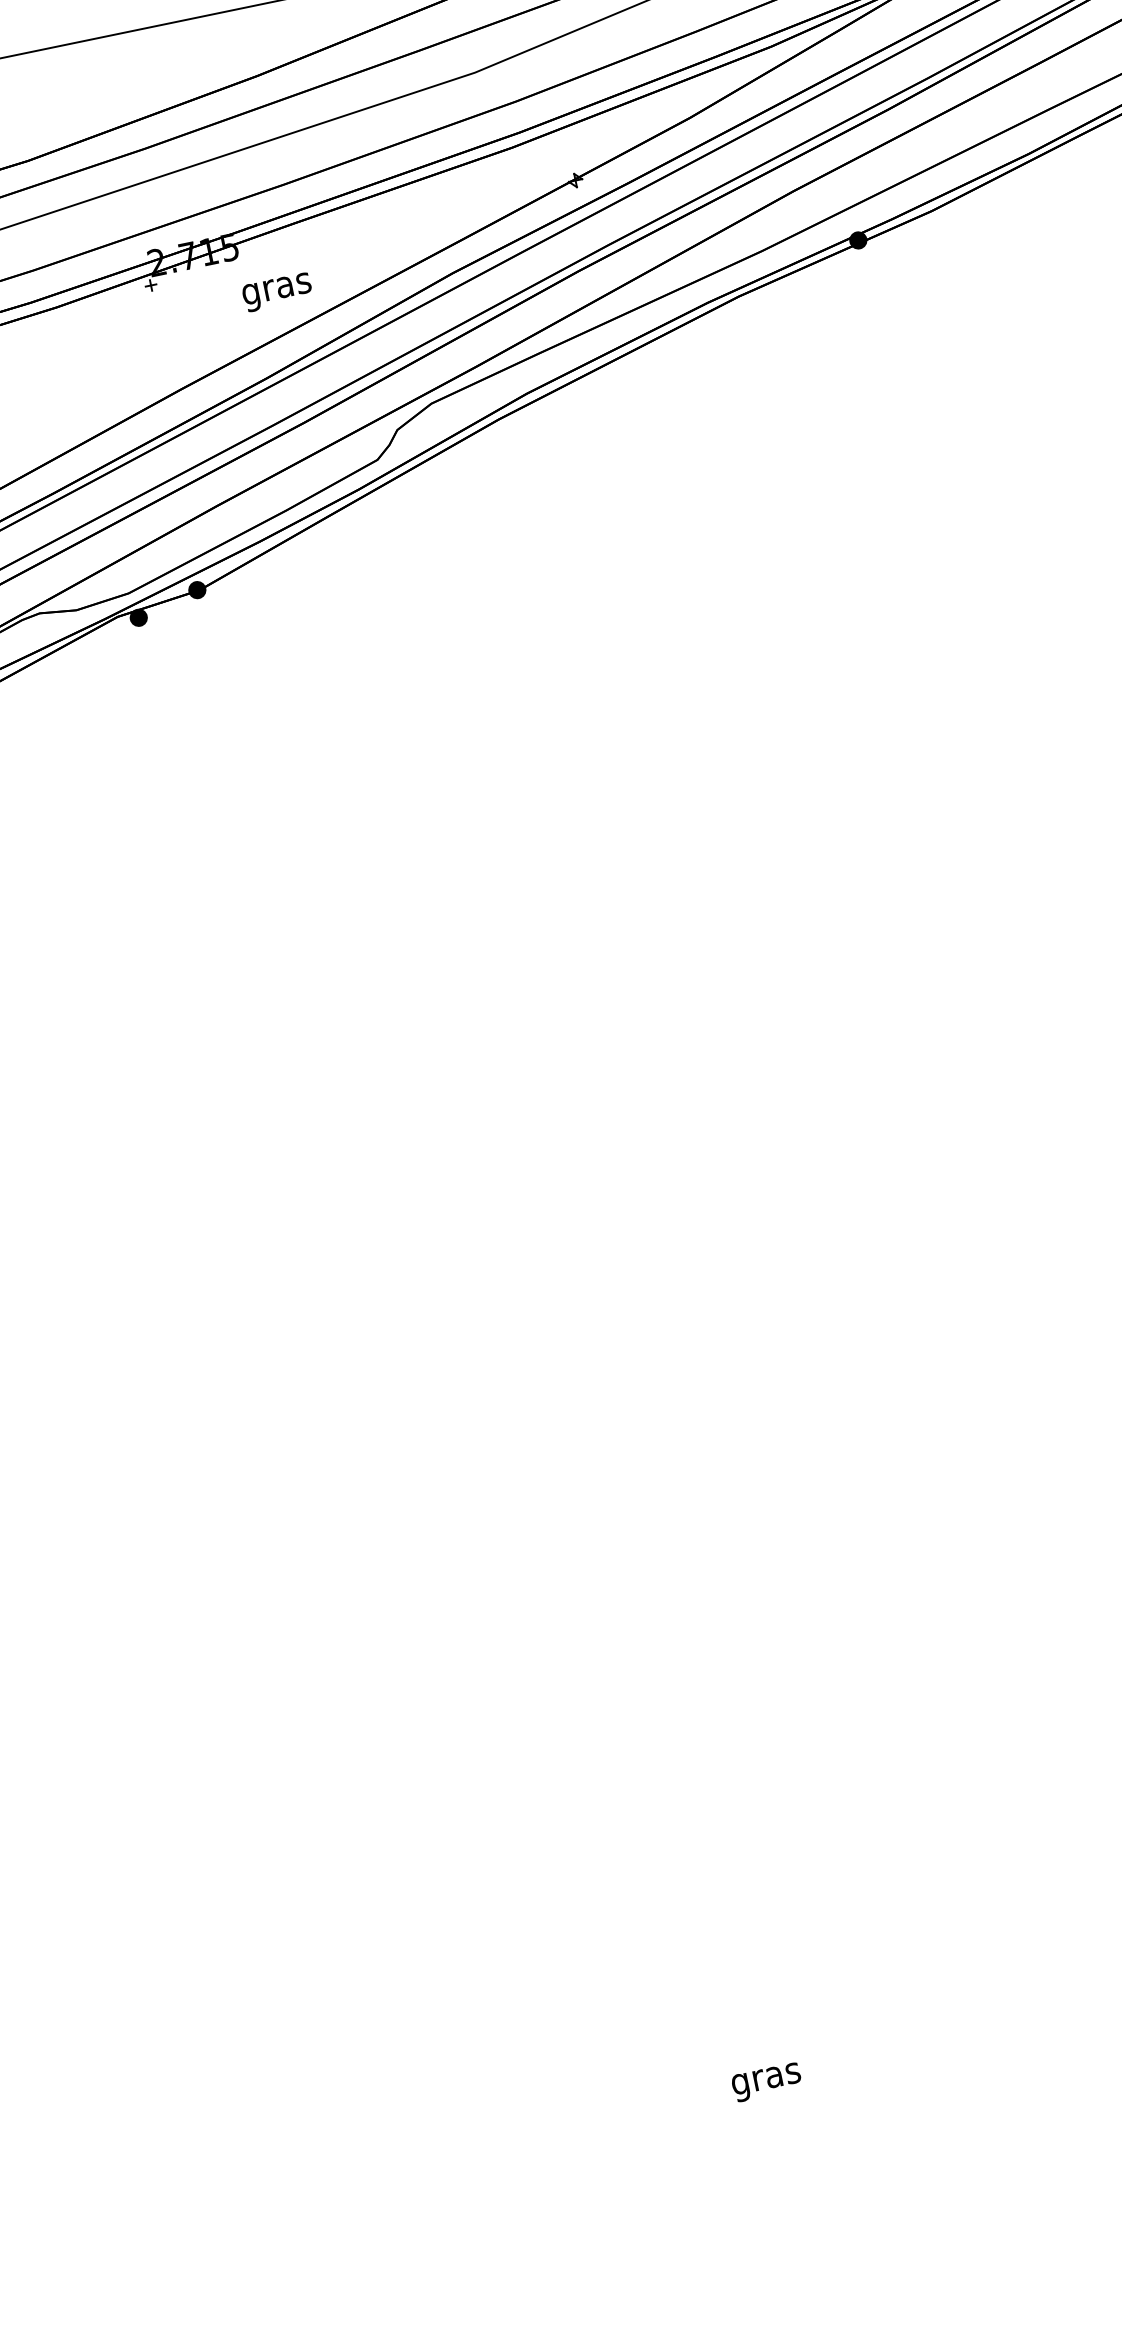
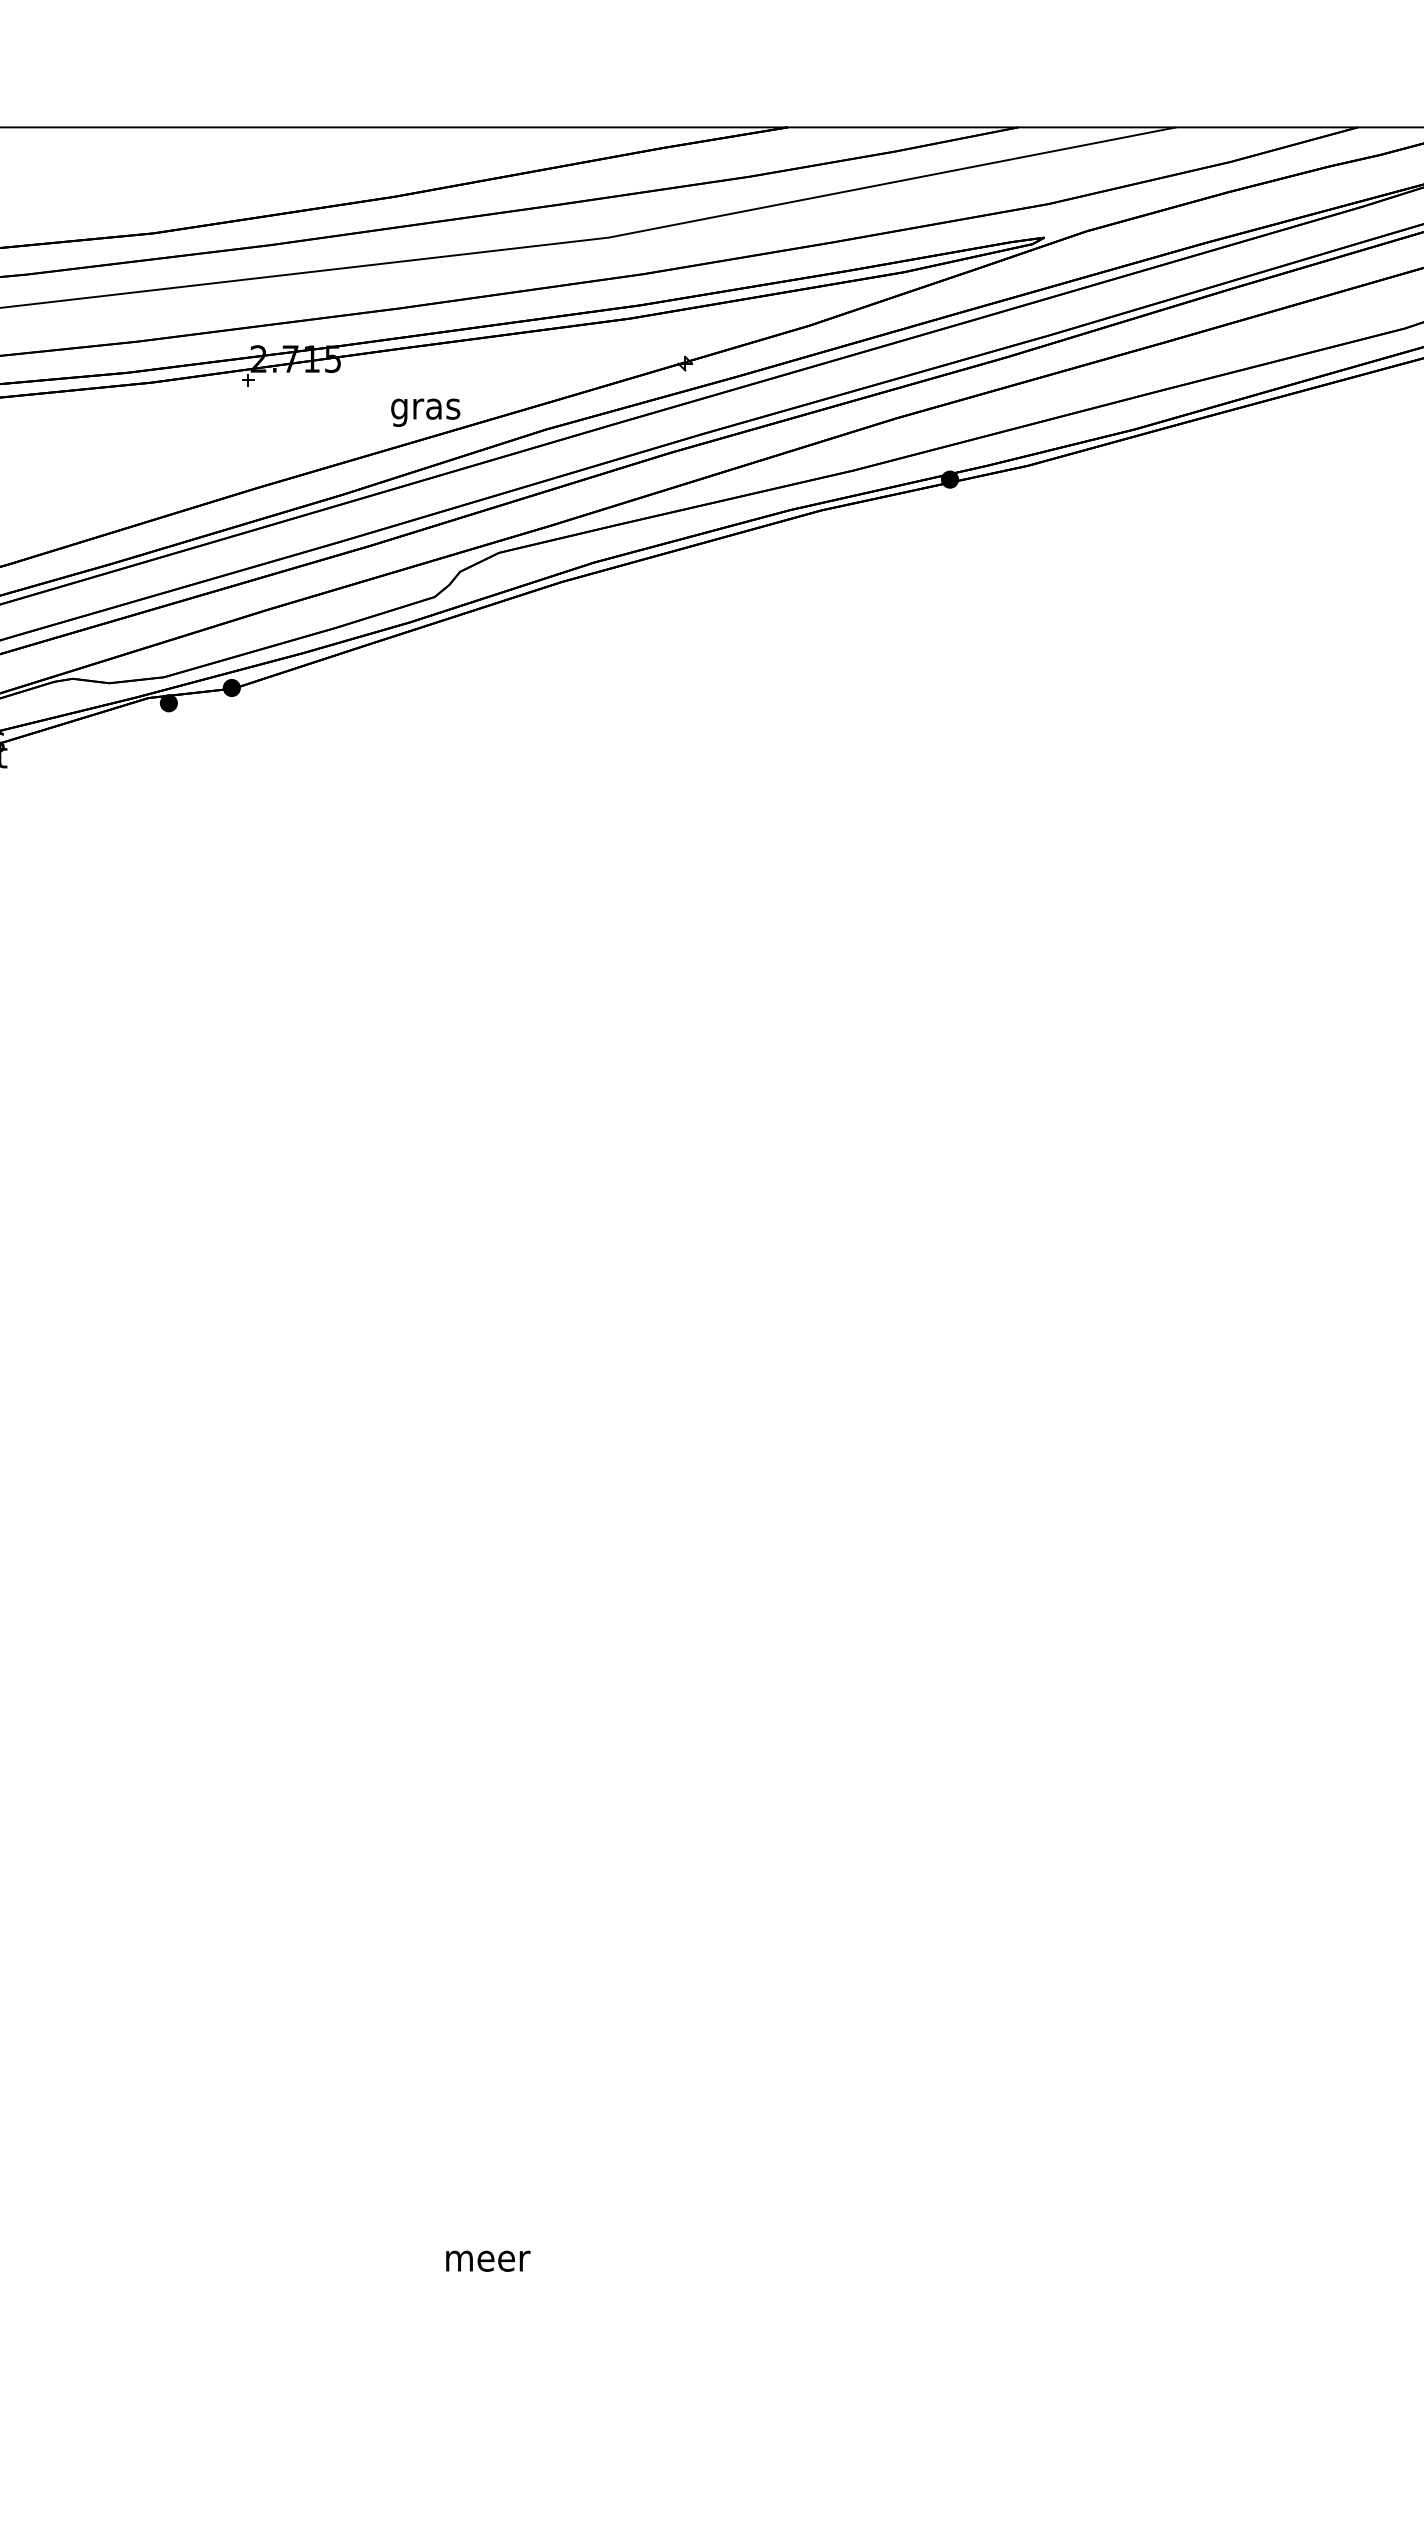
text: (277, 292) -> (425, 412), moved
text: (768, 2081) -> (488, 2264), gras -> meer

